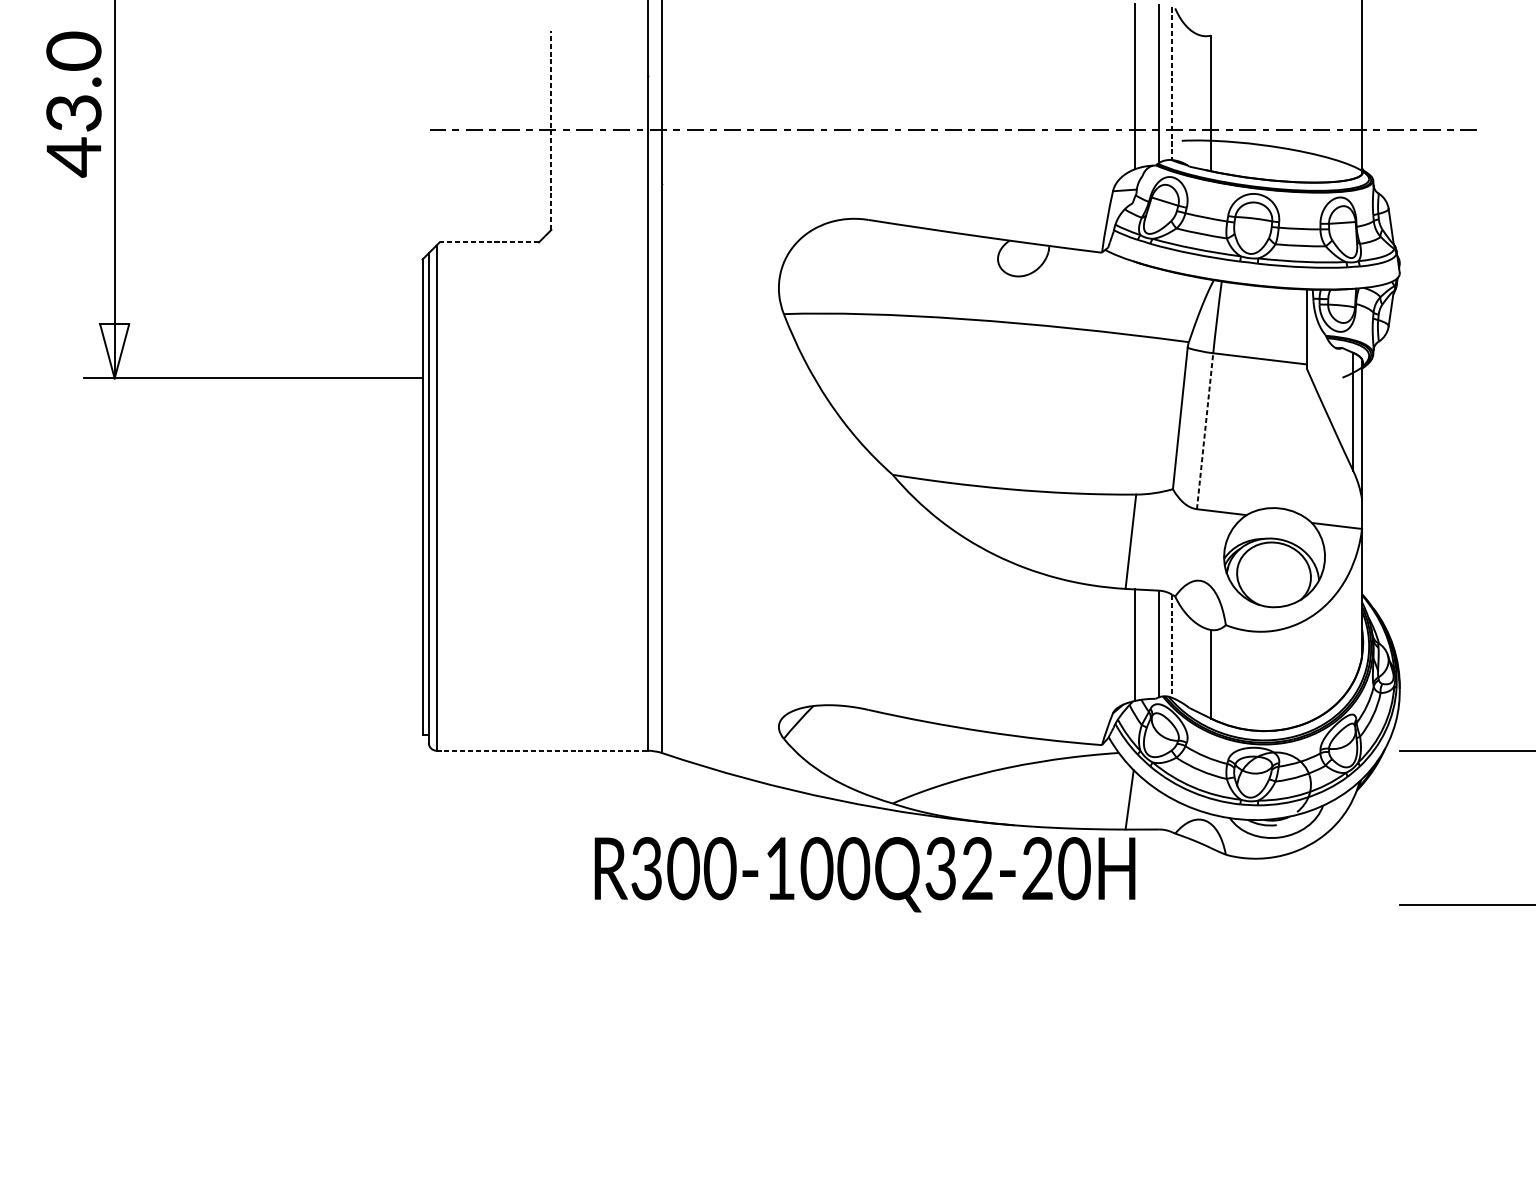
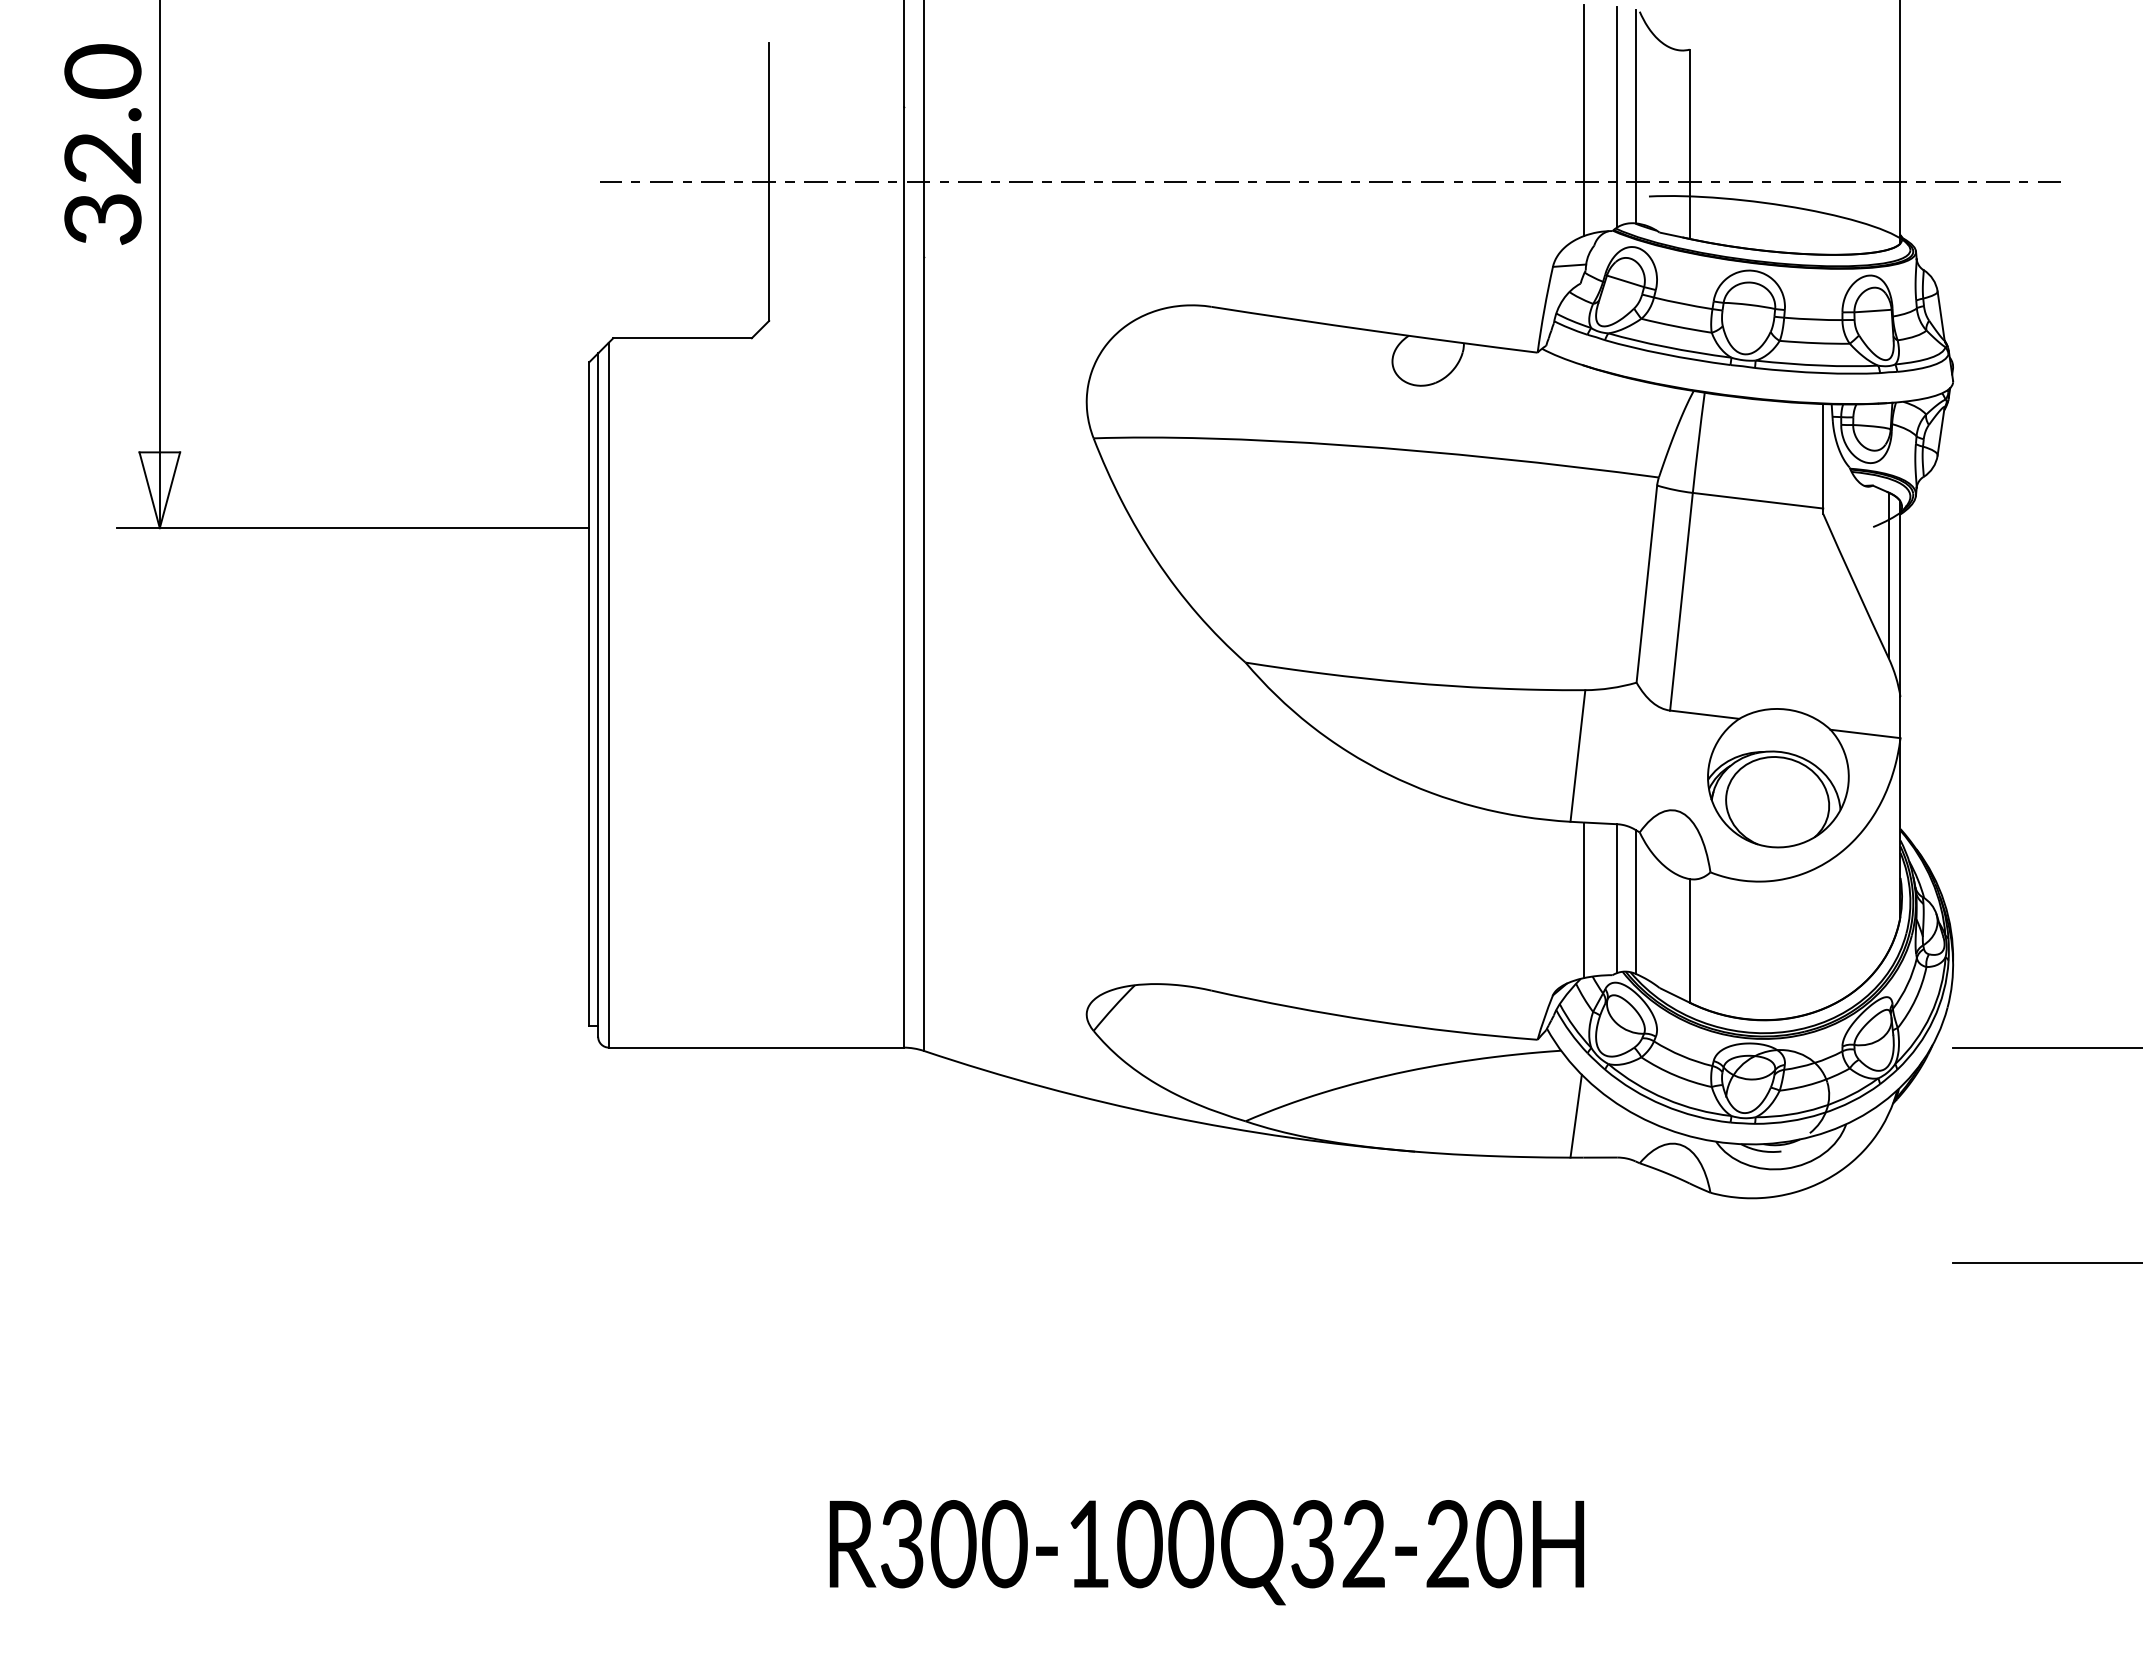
line: (1172, 84) -> (1635, 117), dashed -> solid
line: (551, 130) -> (769, 181), dashed -> solid
text: (73, 136) -> (102, 190), 43.0 -> 32.0
line: (489, 242) -> (682, 338), dashed -> solid
line: (1205, 431) -> (1681, 601), dashed -> solid
line: (1172, 646) -> (1635, 901), dashed -> solid
line: (542, 750) -> (756, 1047), dashed -> solid
text: (864, 874) -> (1206, 1552), moved

